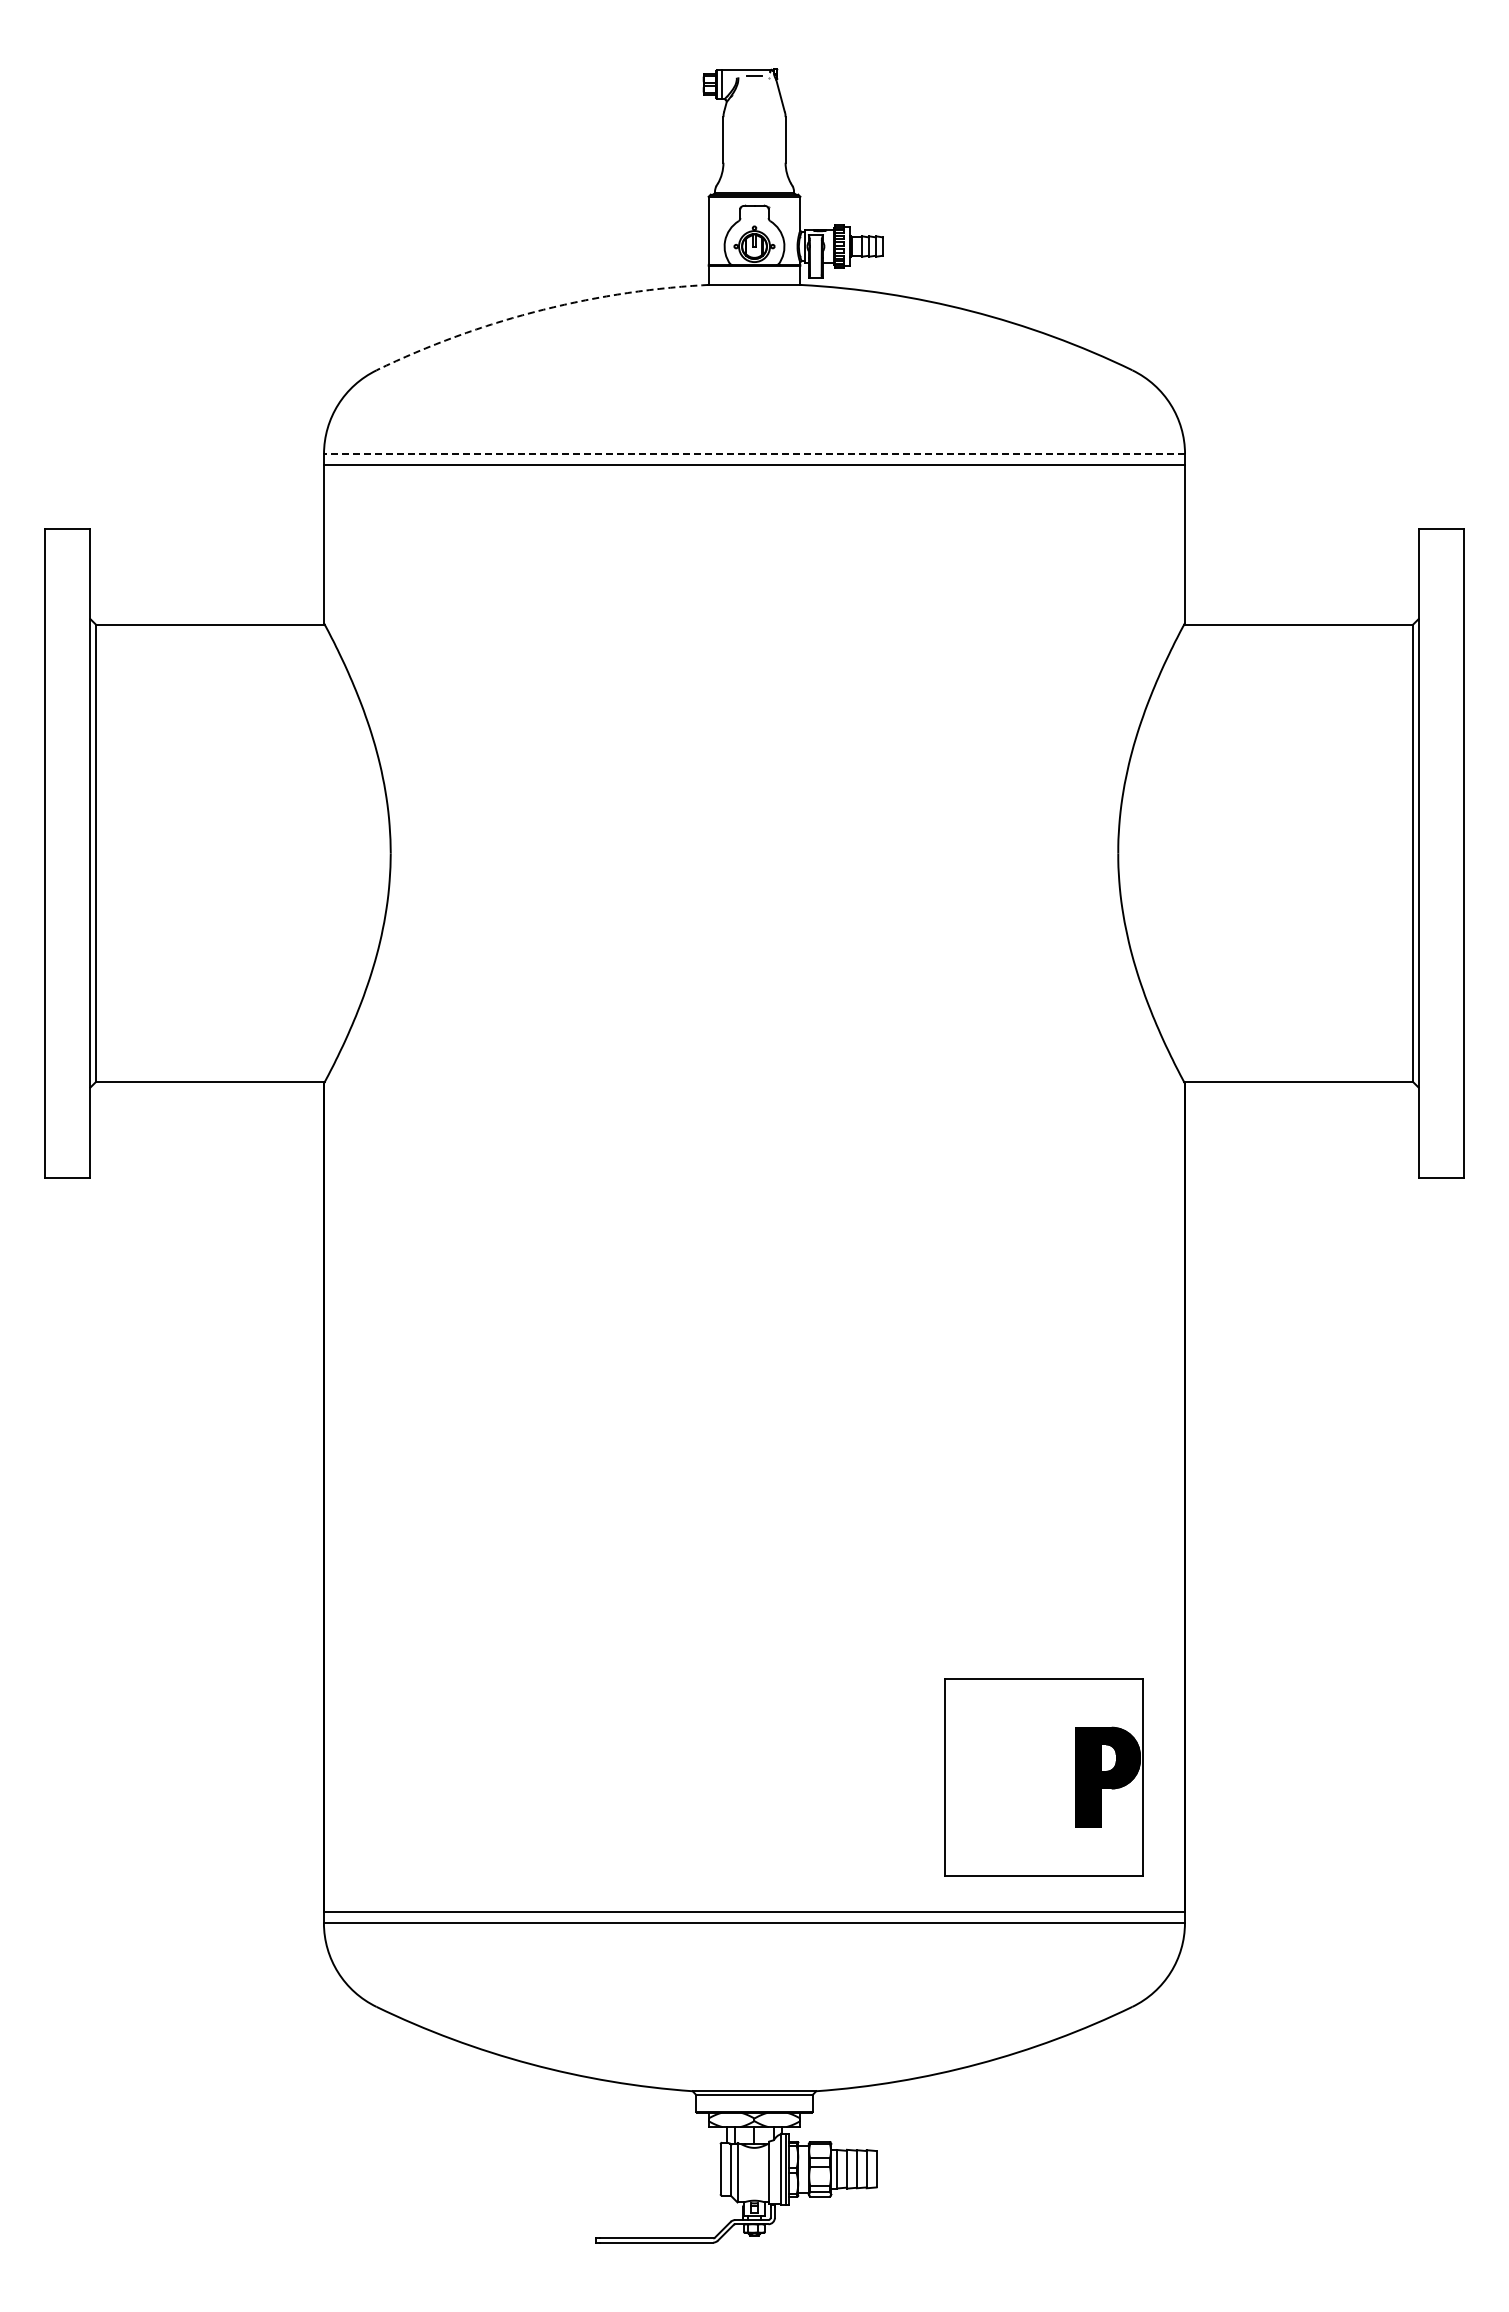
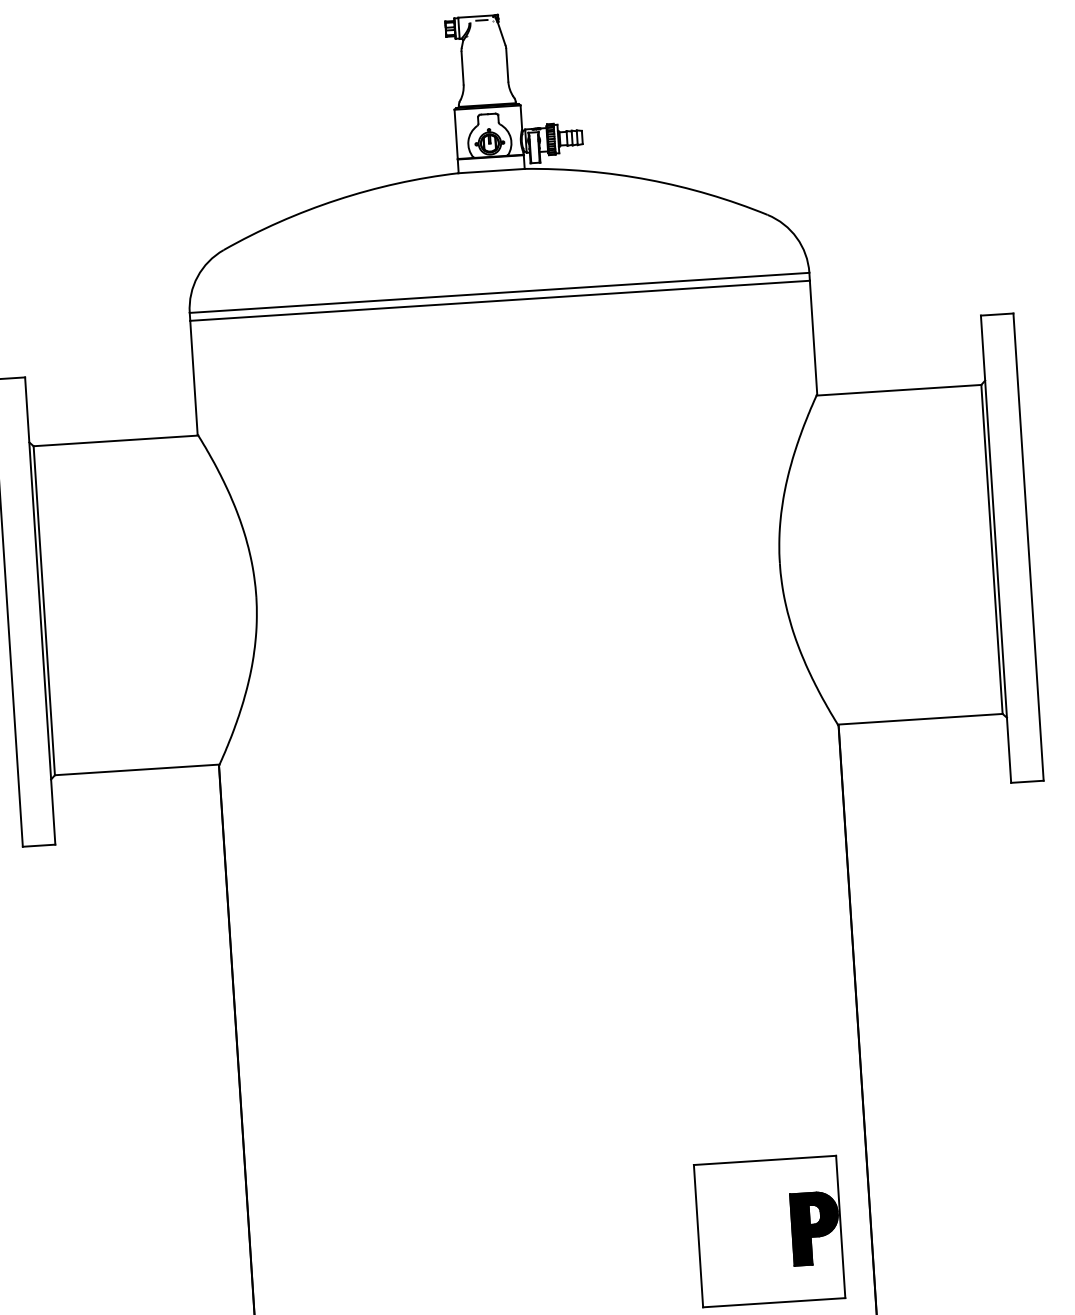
arc: (538, 311) -> (337, 200), dashed -> solid
line: (754, 454) -> (499, 293), dashed -> solid

